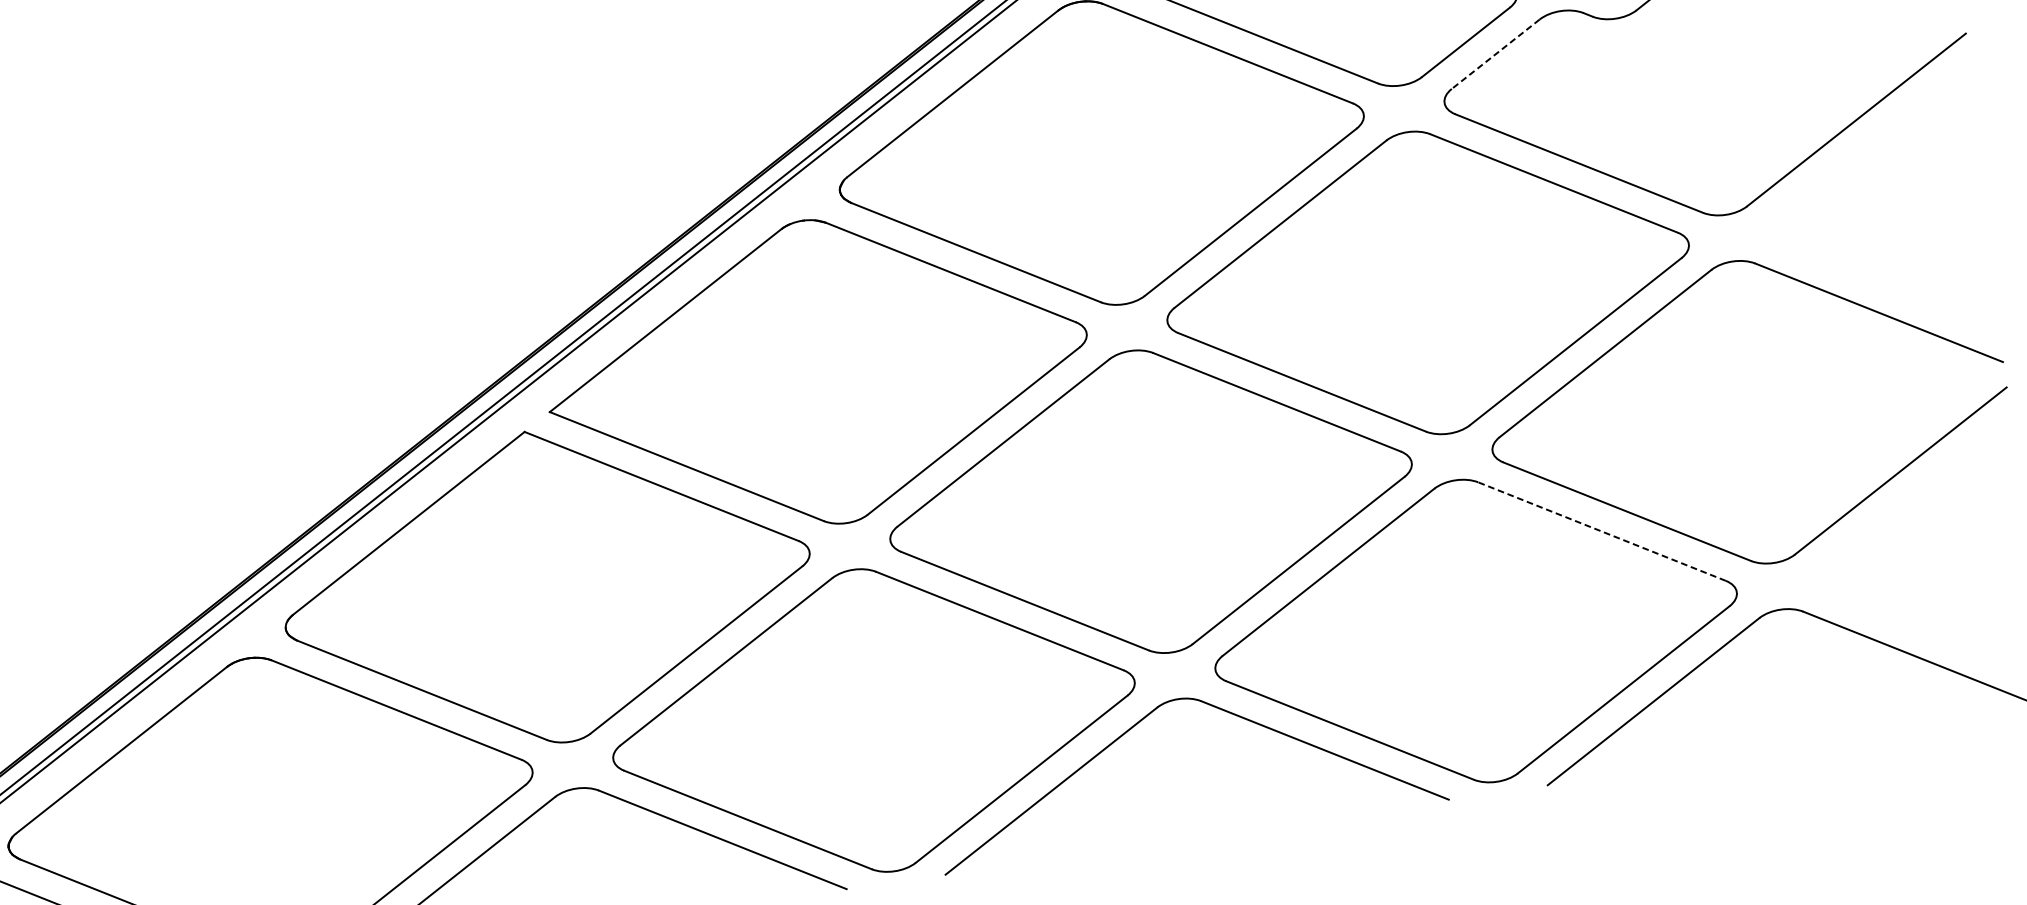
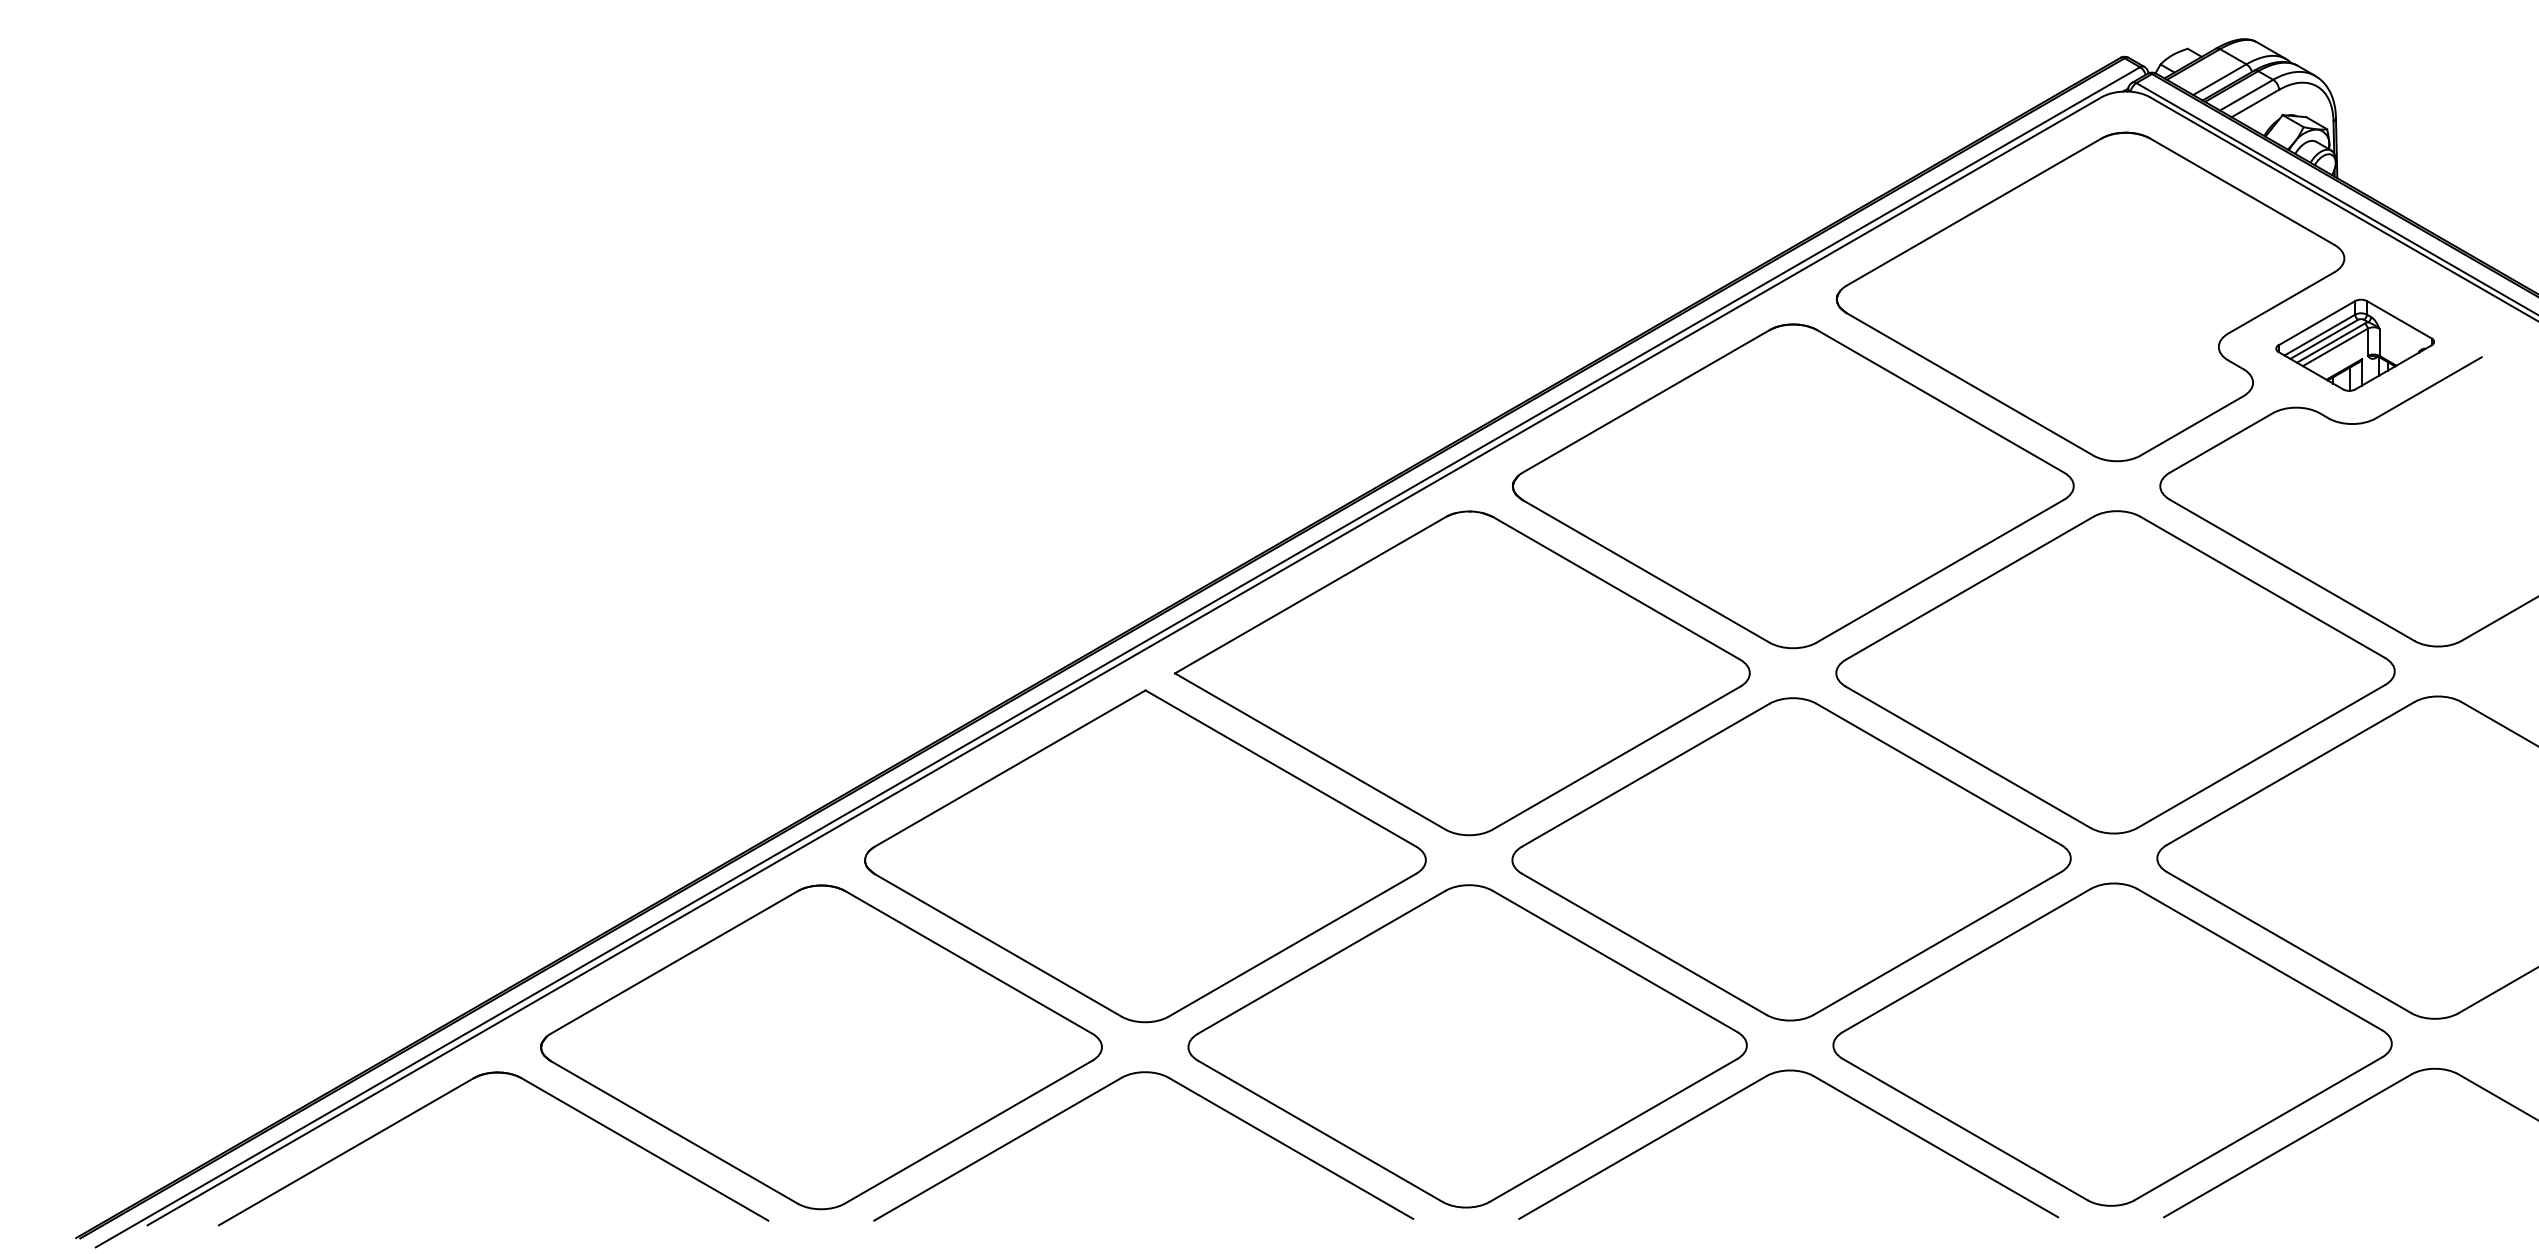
line: (1495, 54) -> (2220, 443), dashed -> solid
line: (1601, 531) -> (2259, 959), dashed -> solid

